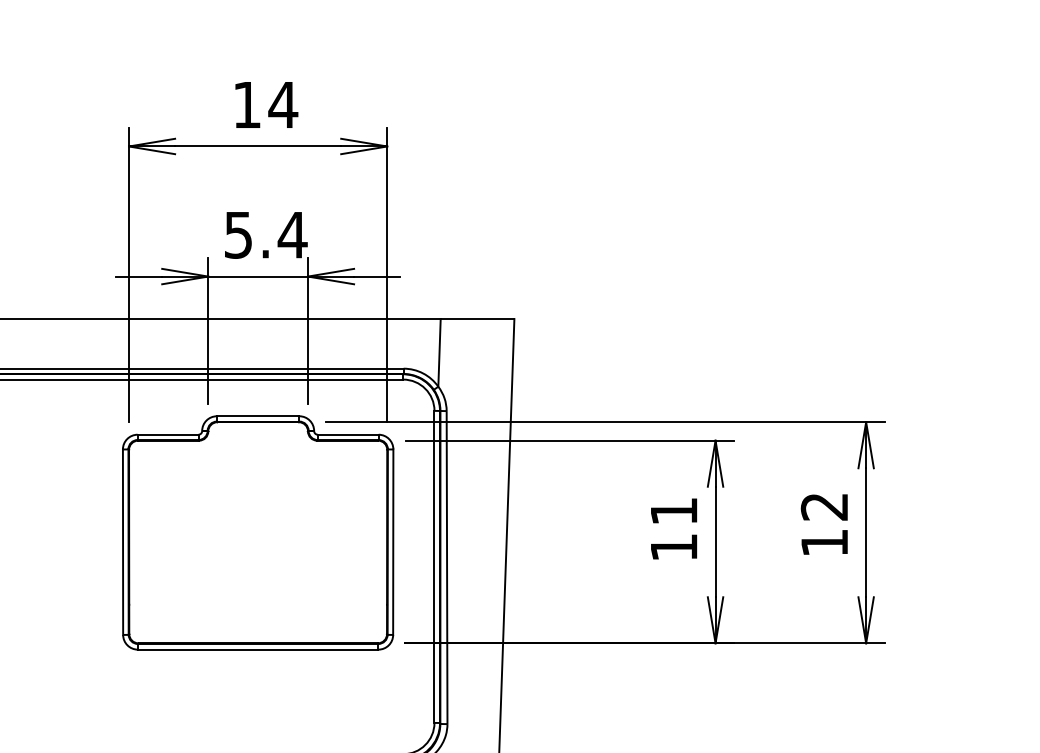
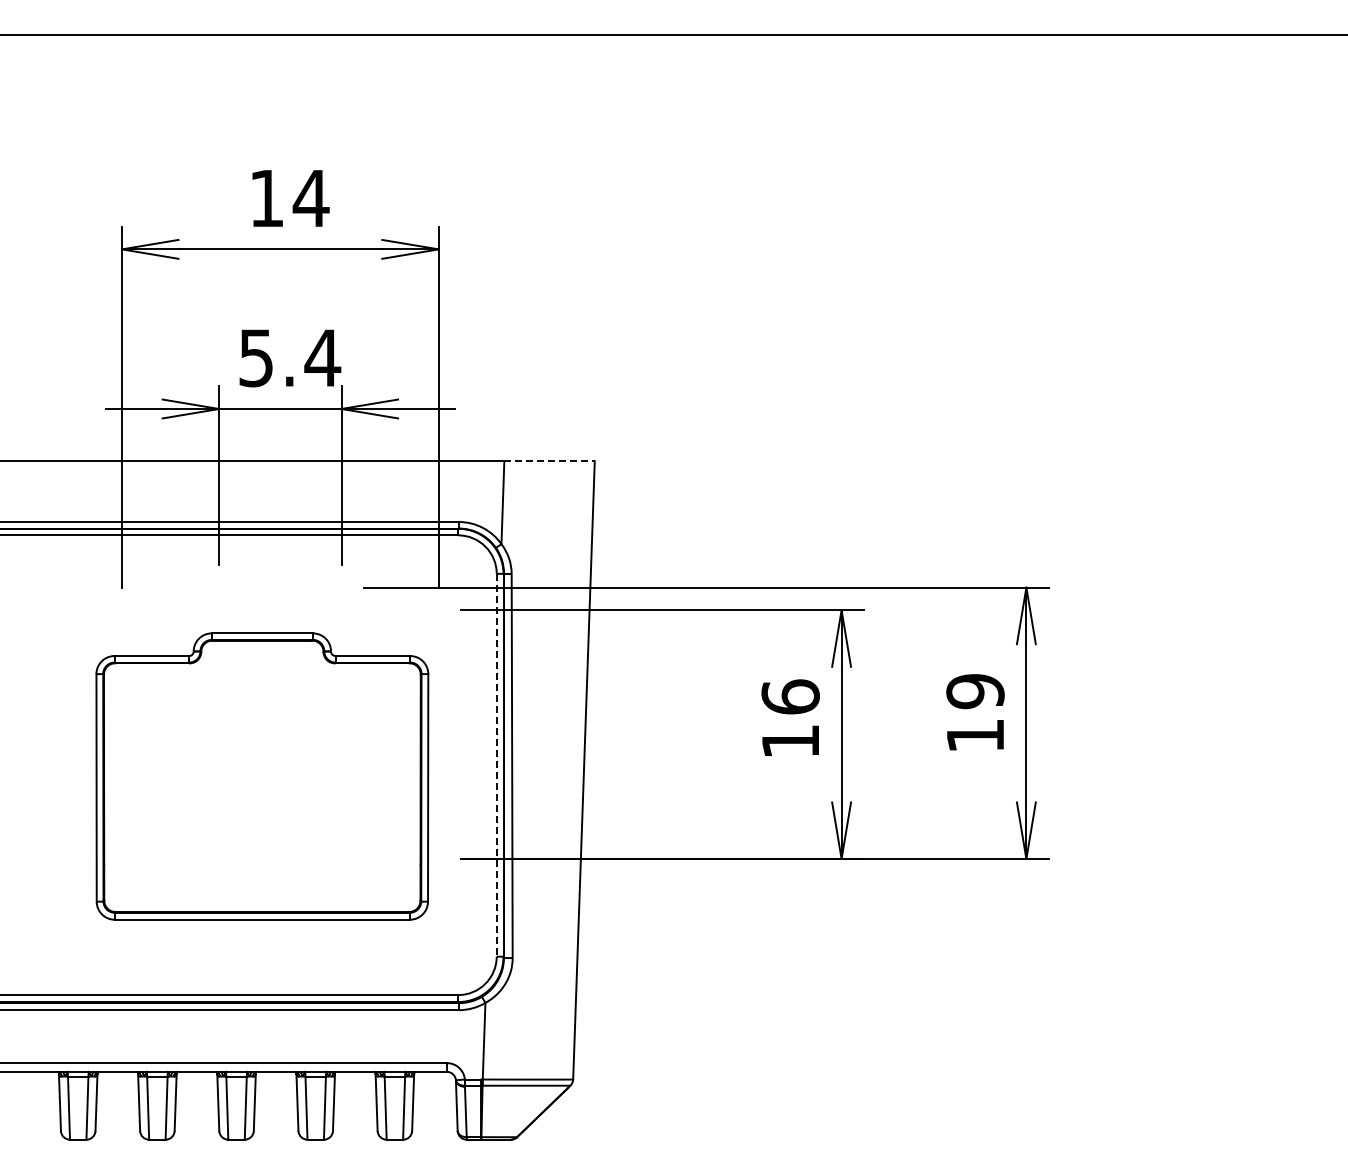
line: (478, 319) -> (550, 461), solid -> dashed
text: (824, 506) -> (975, 691), 12 -> 19
text: (673, 510) -> (790, 696), 11 -> 16
part: (258, 532) -> (262, 776), moved
line: (434, 567) -> (496, 765), solid -> dashed

